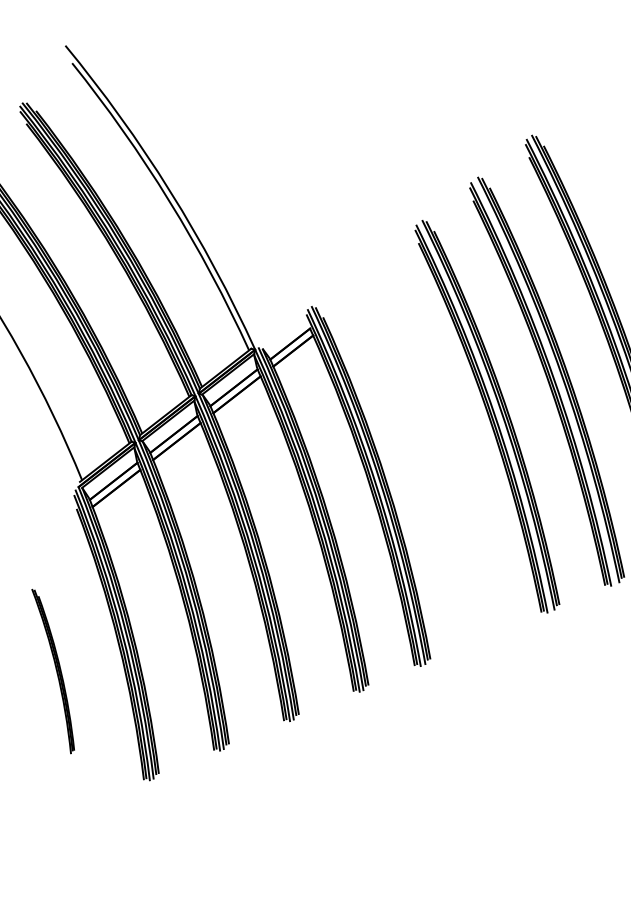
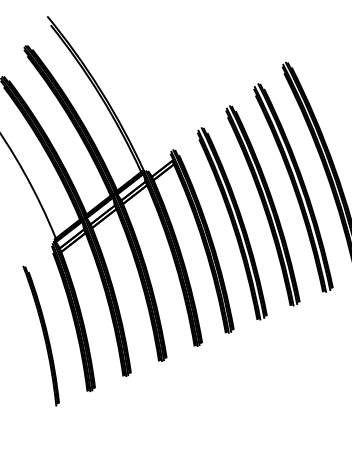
part: (427, 451) -> (232, 223), added
part: (52, 670) -> (40, 335), size x1.67

